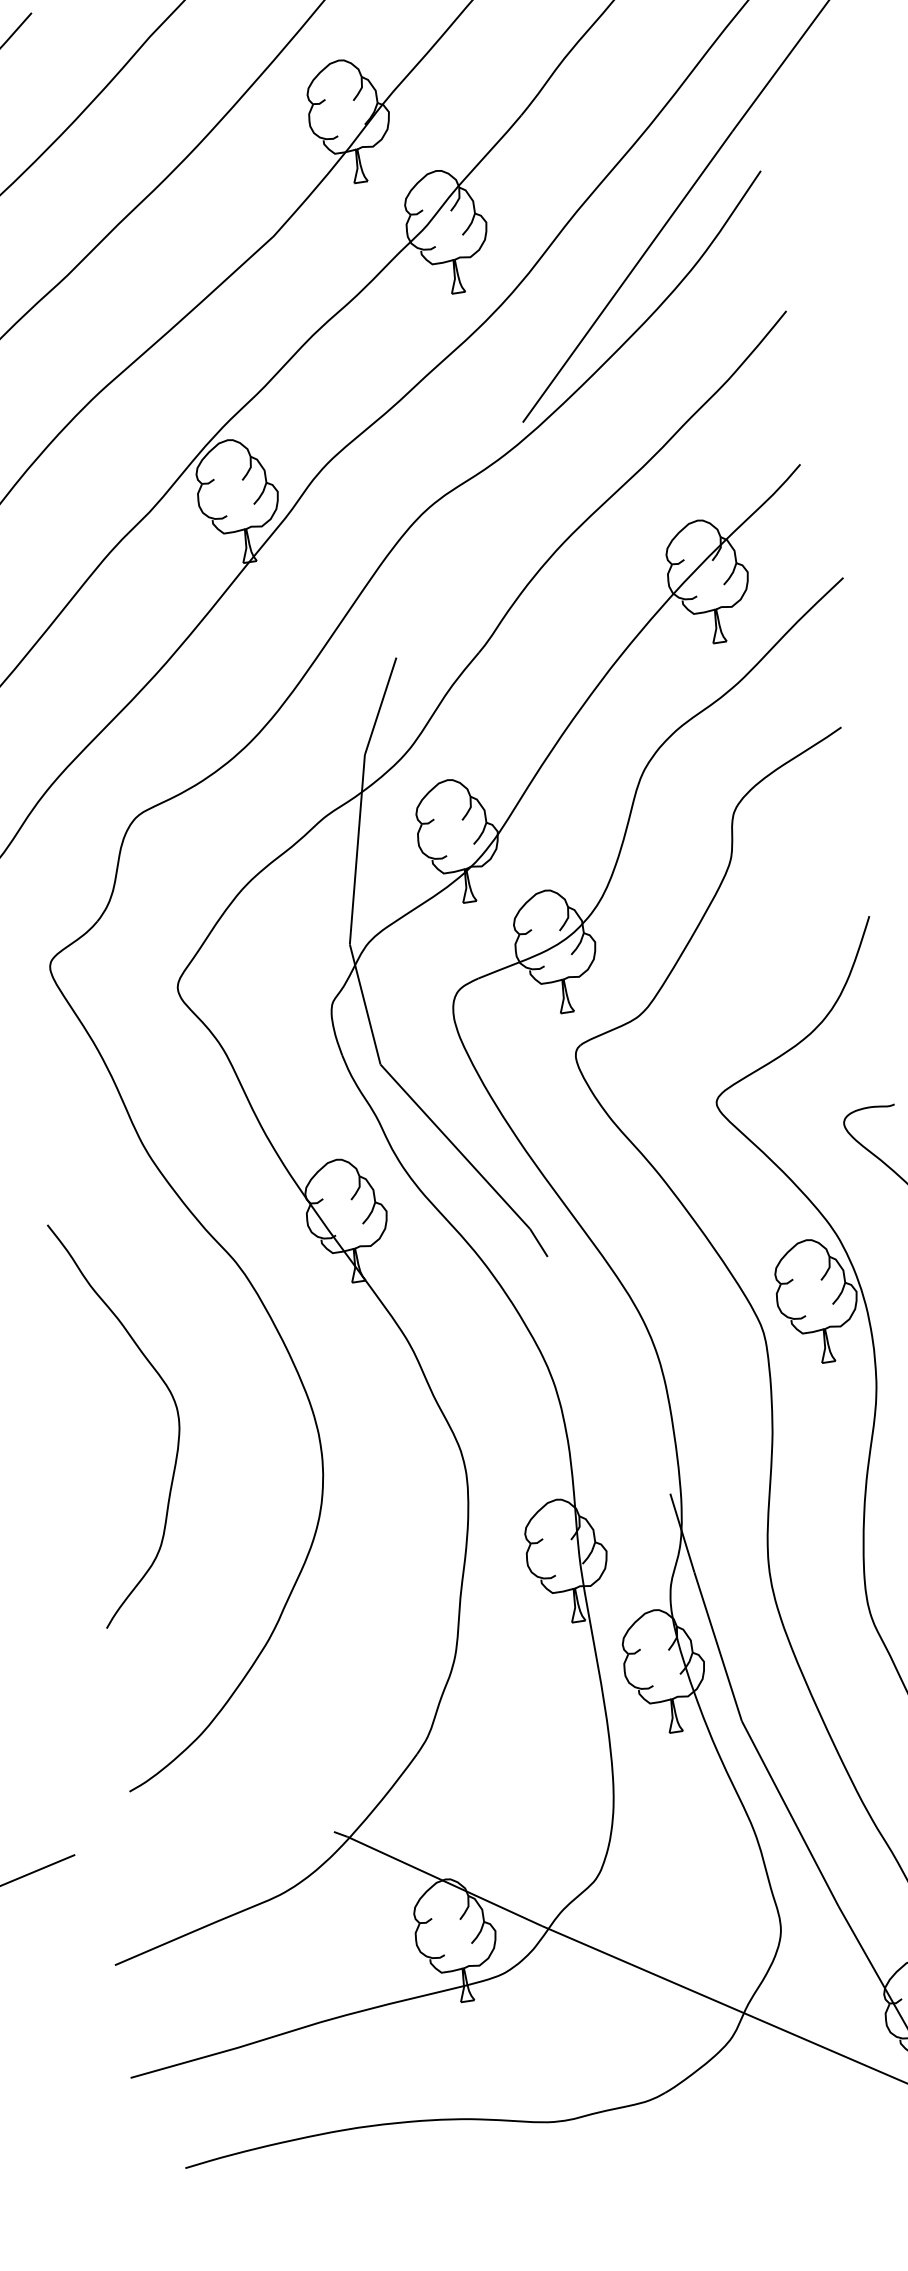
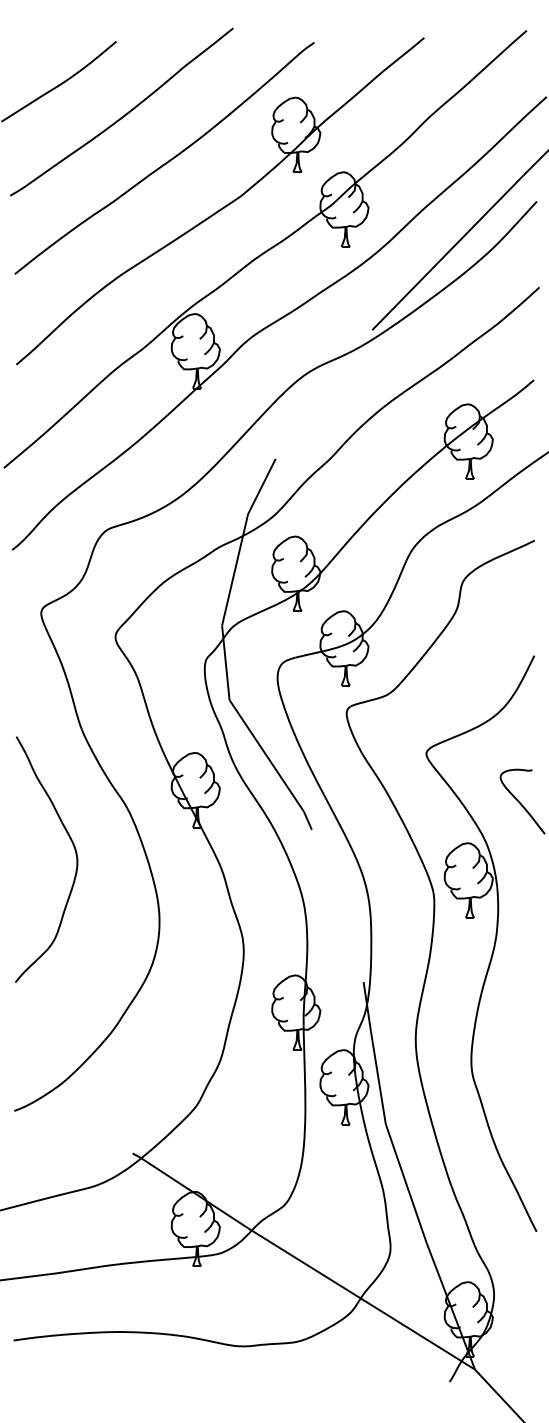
curve: (173, 1405) -> (75, 855), moved

